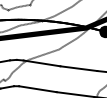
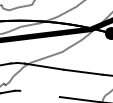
line: (37, 89) -> (39, 94), removed

